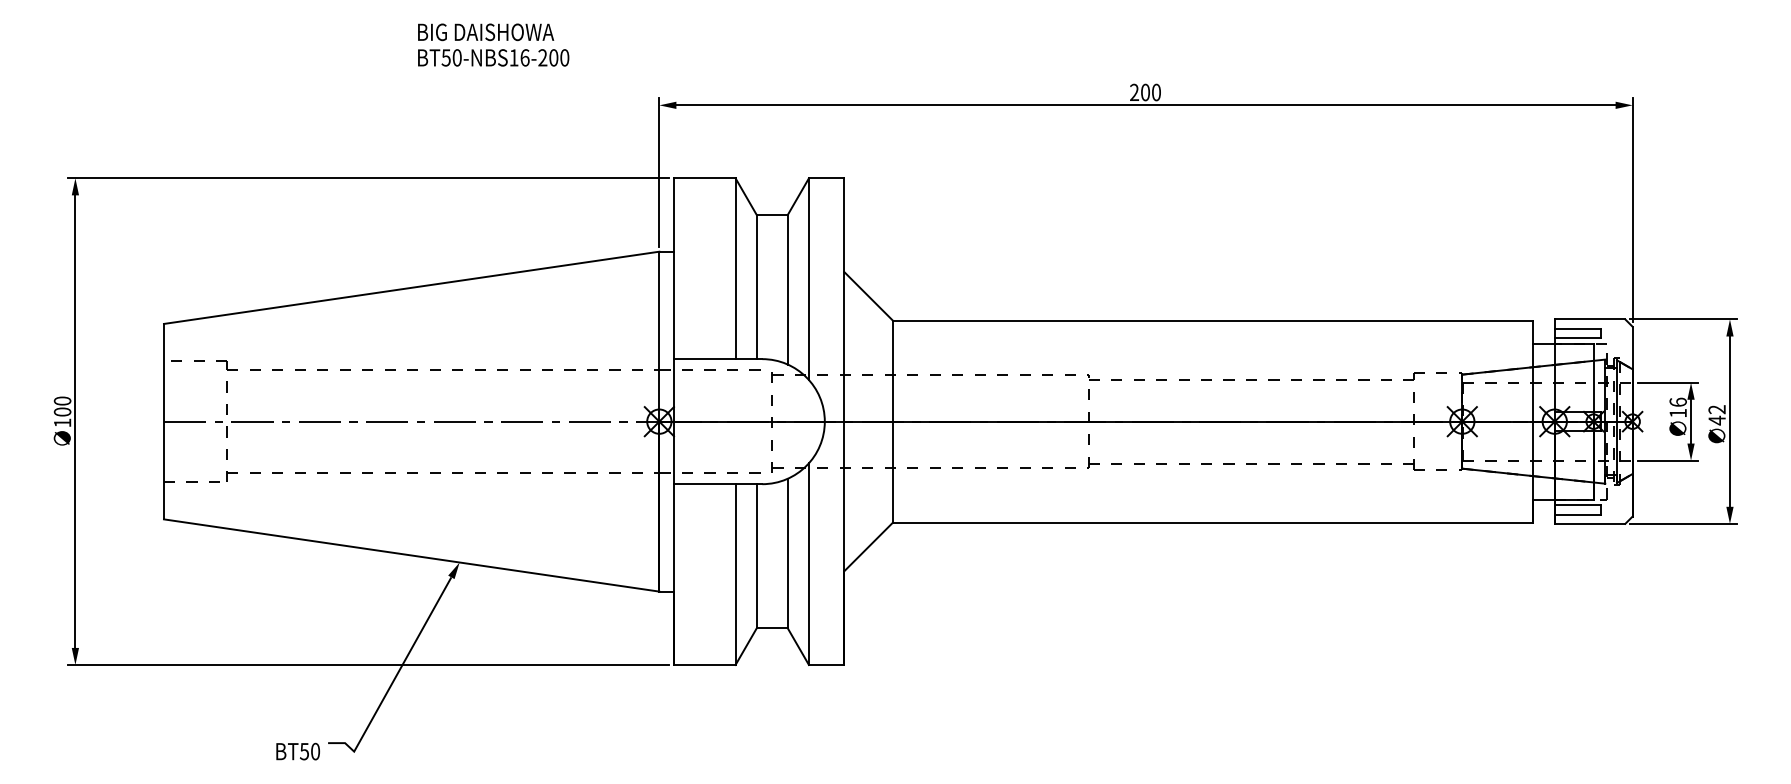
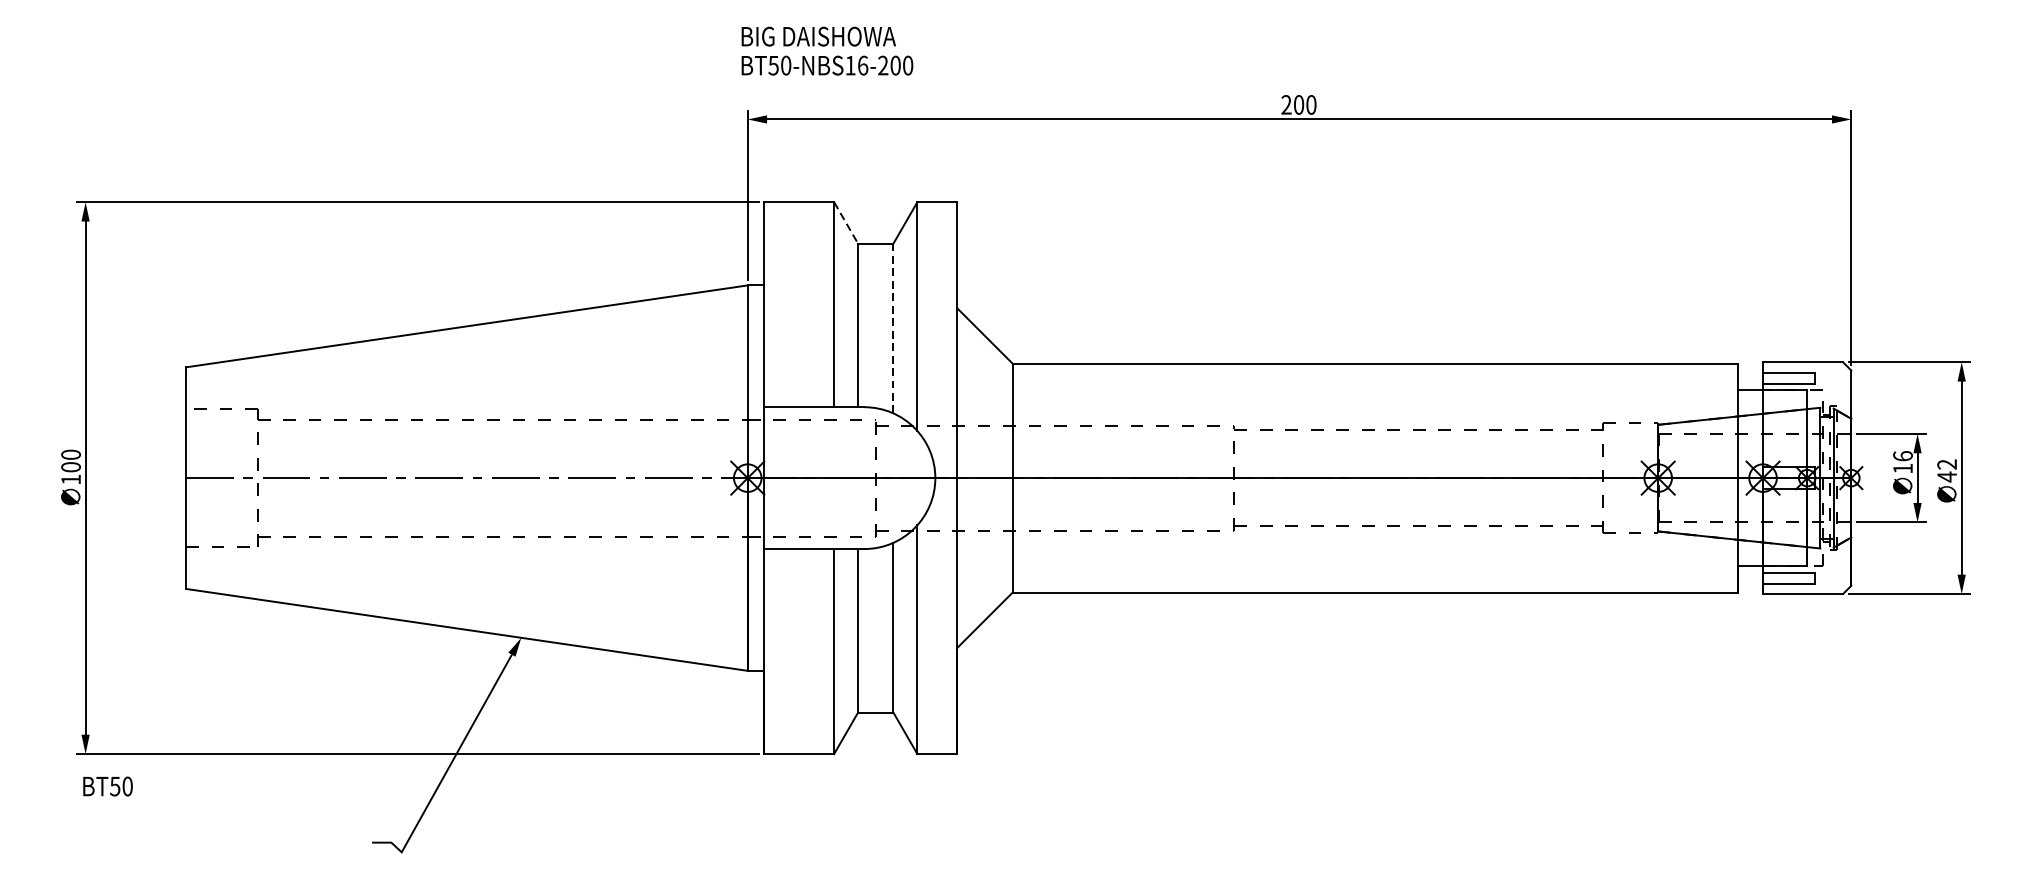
text: (493, 44) -> (827, 50), moved
line: (746, 197) -> (846, 223), solid -> dashed
line: (787, 289) -> (893, 328), solid -> dashed
text: (297, 751) -> (107, 786), moved

